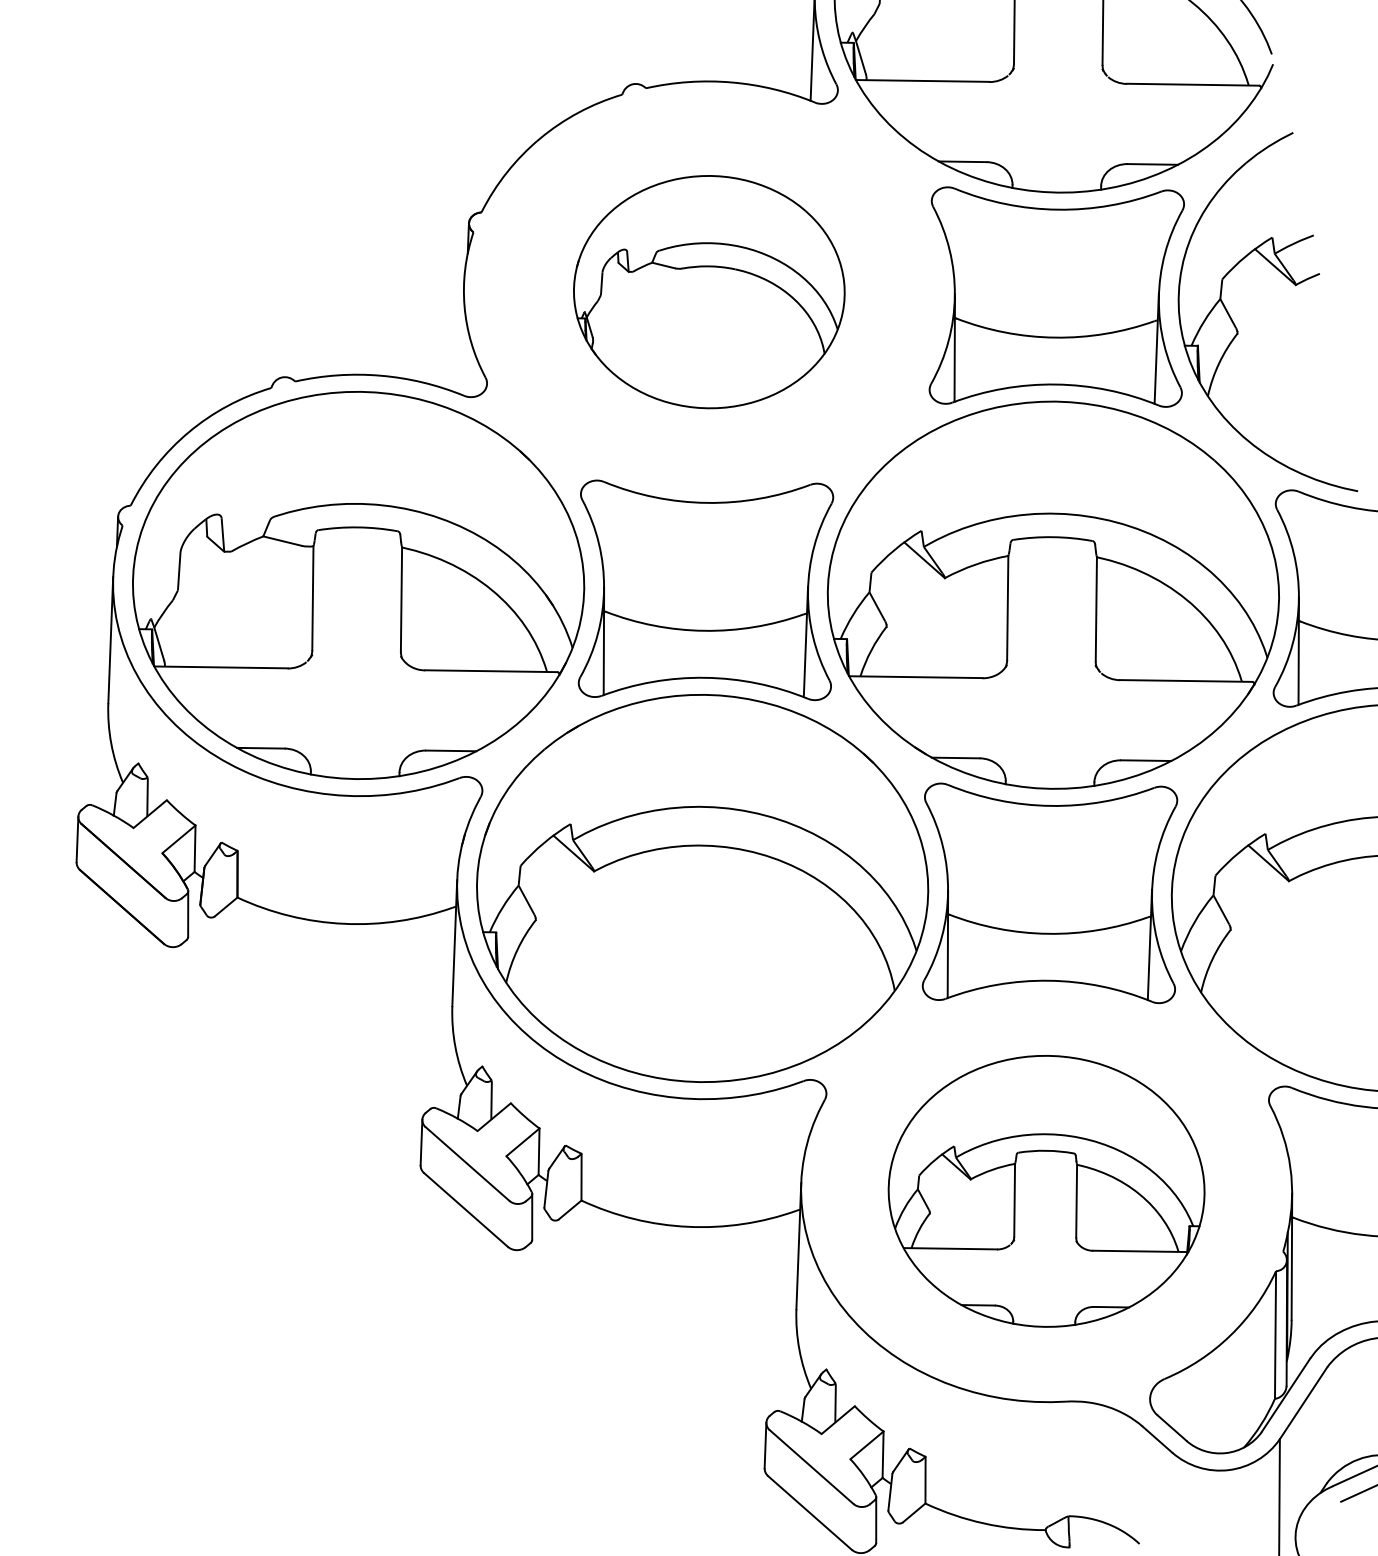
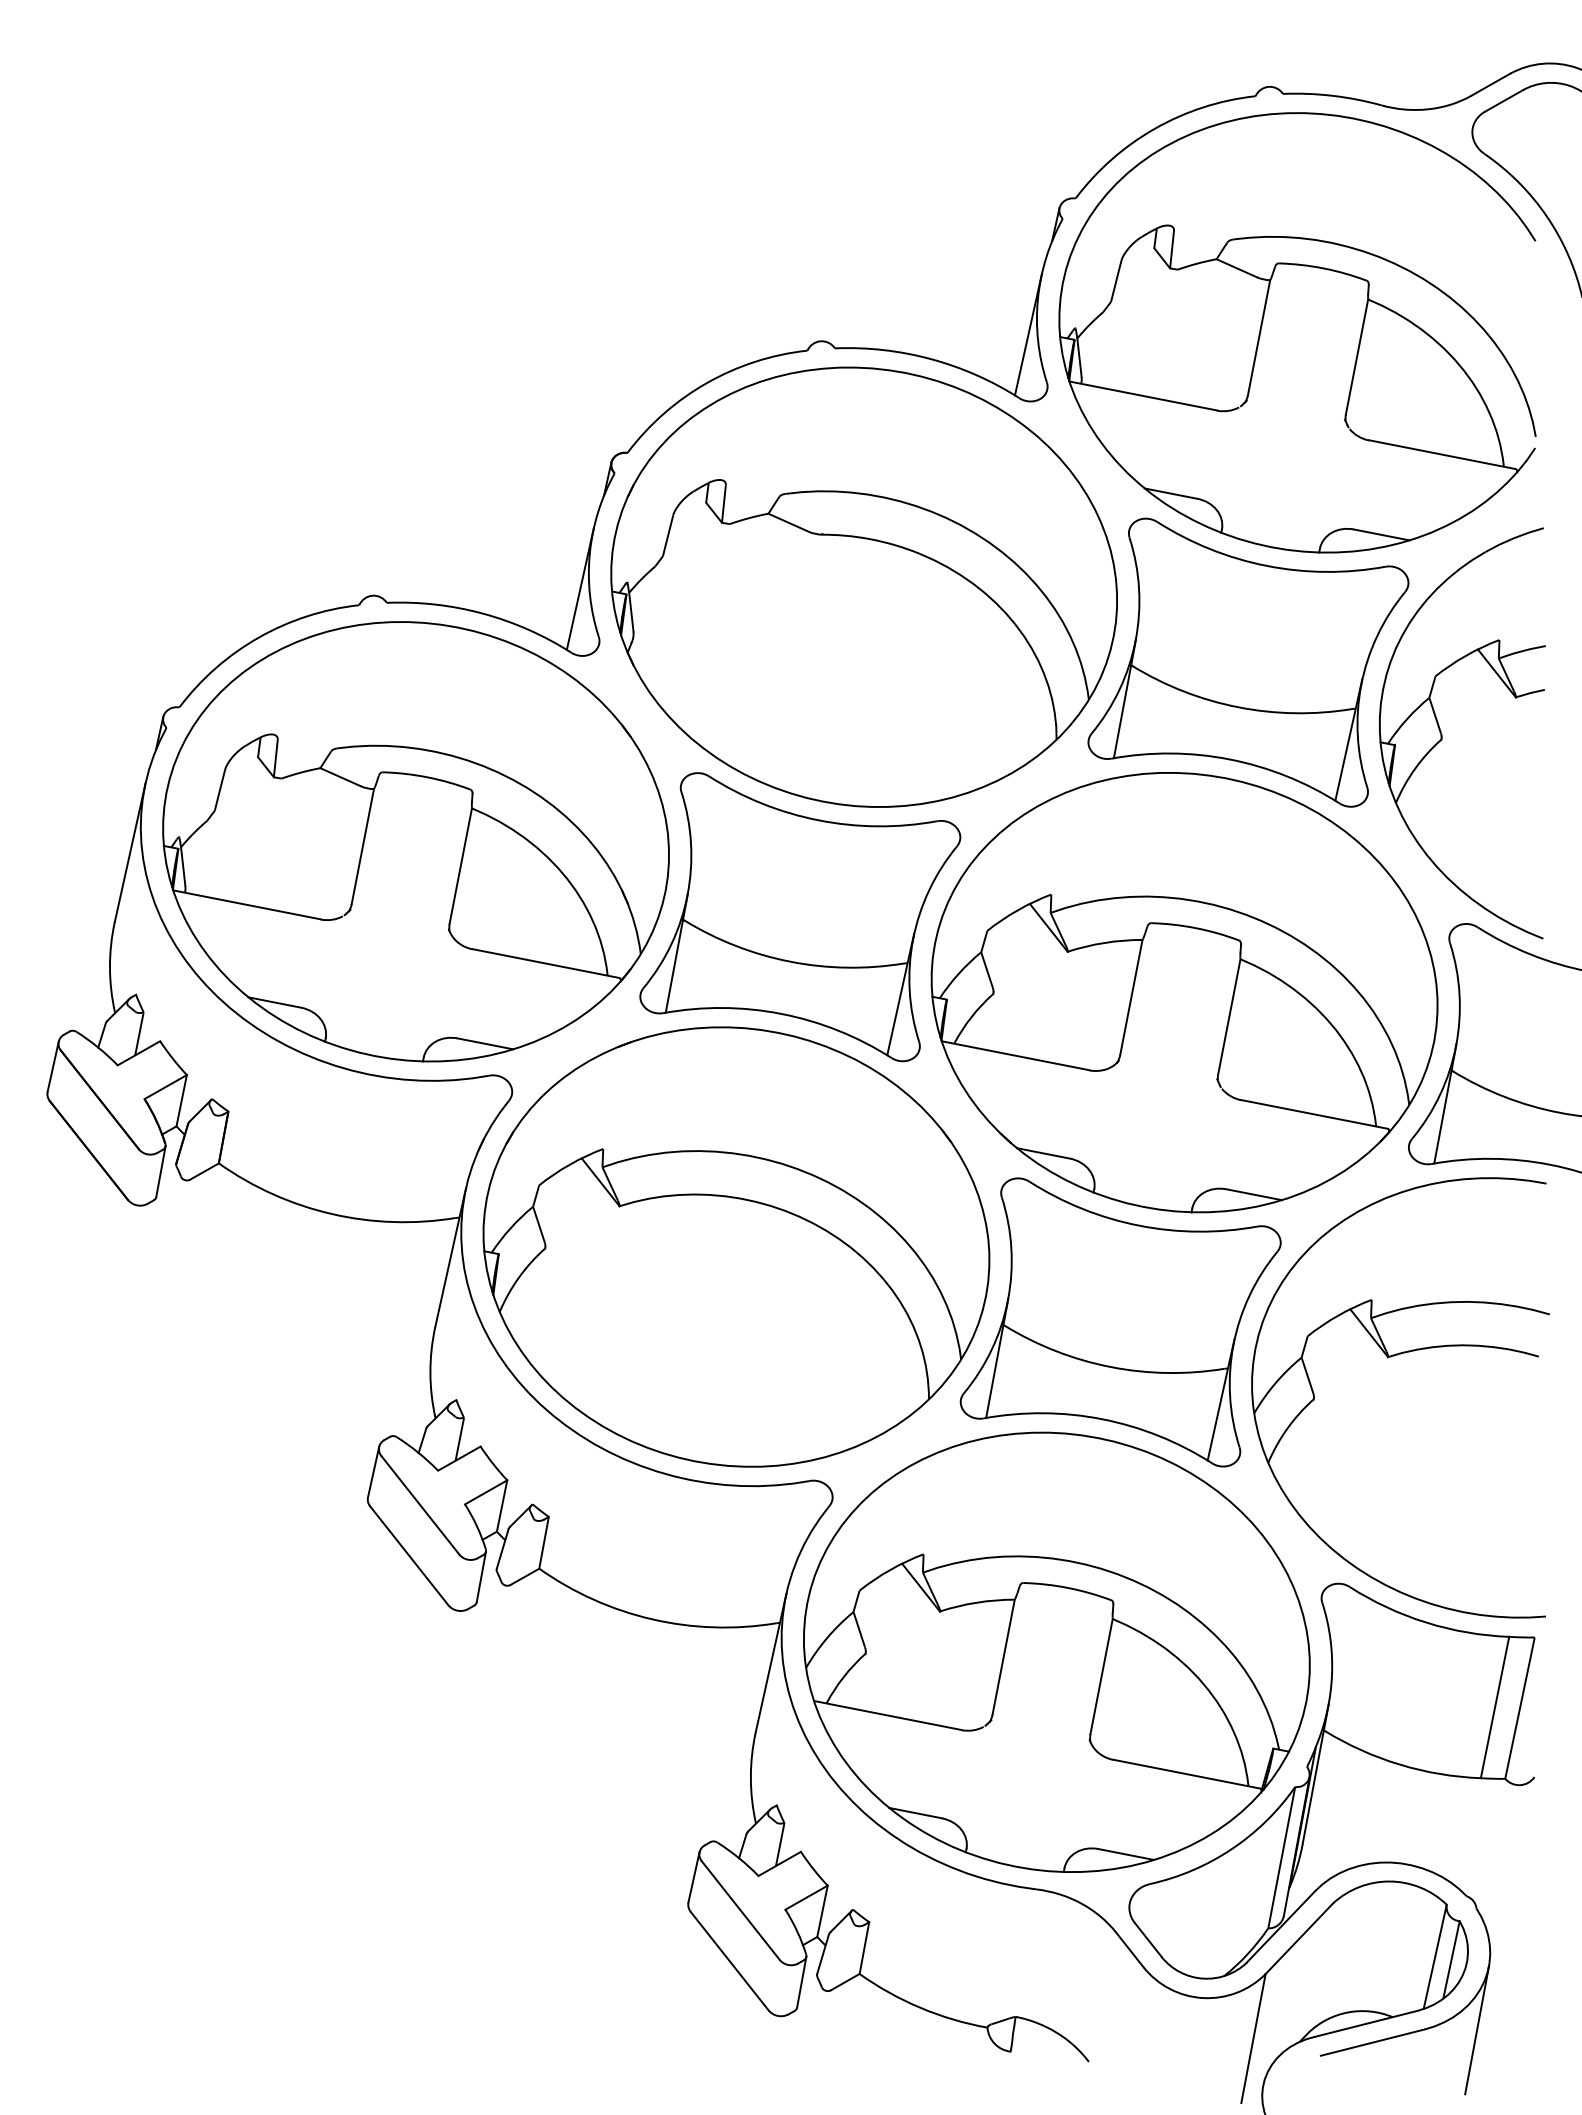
part: (708, 291) -> (863, 586), size x1.67
line: (461, 338) -> (579, 588), added
part: (1046, 1190) -> (1056, 1651), size x1.43

